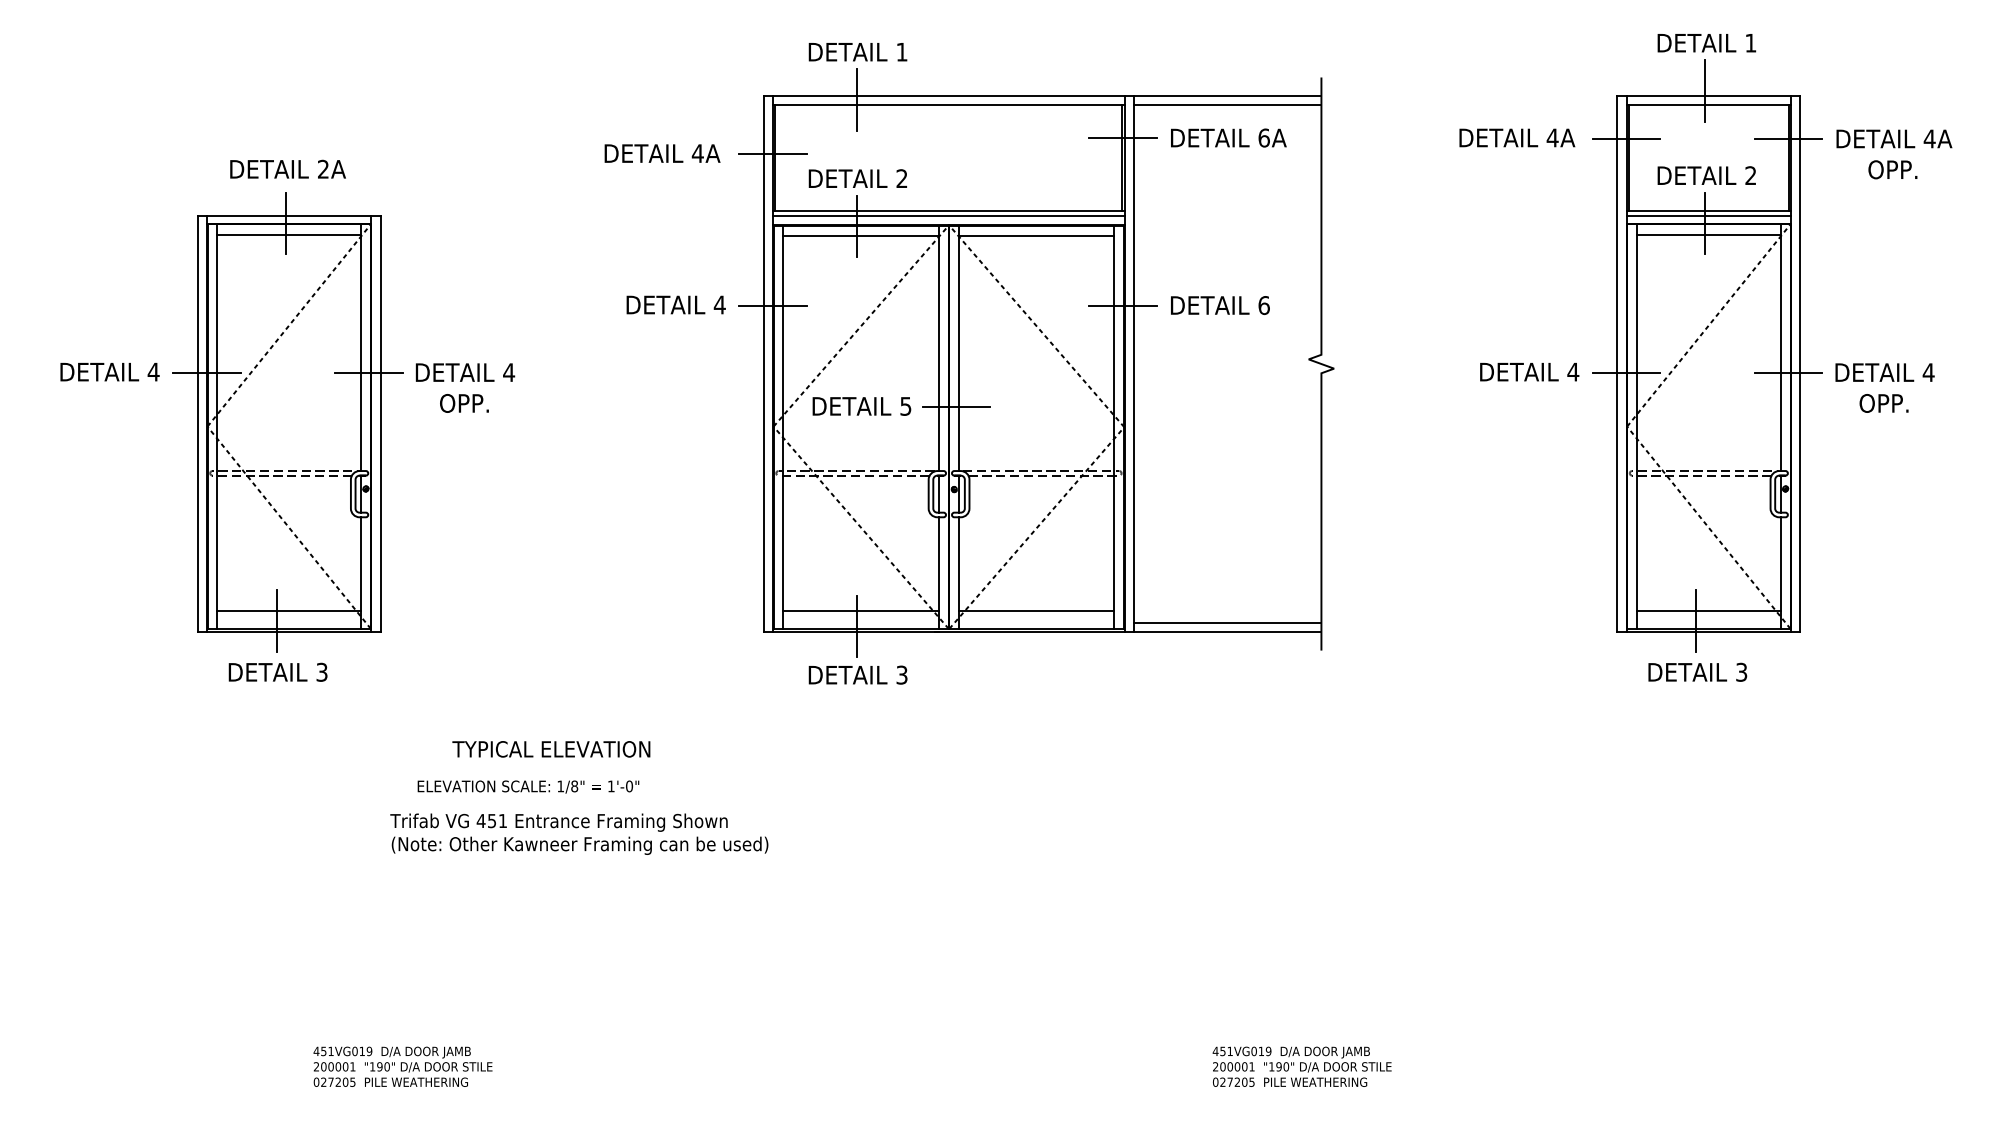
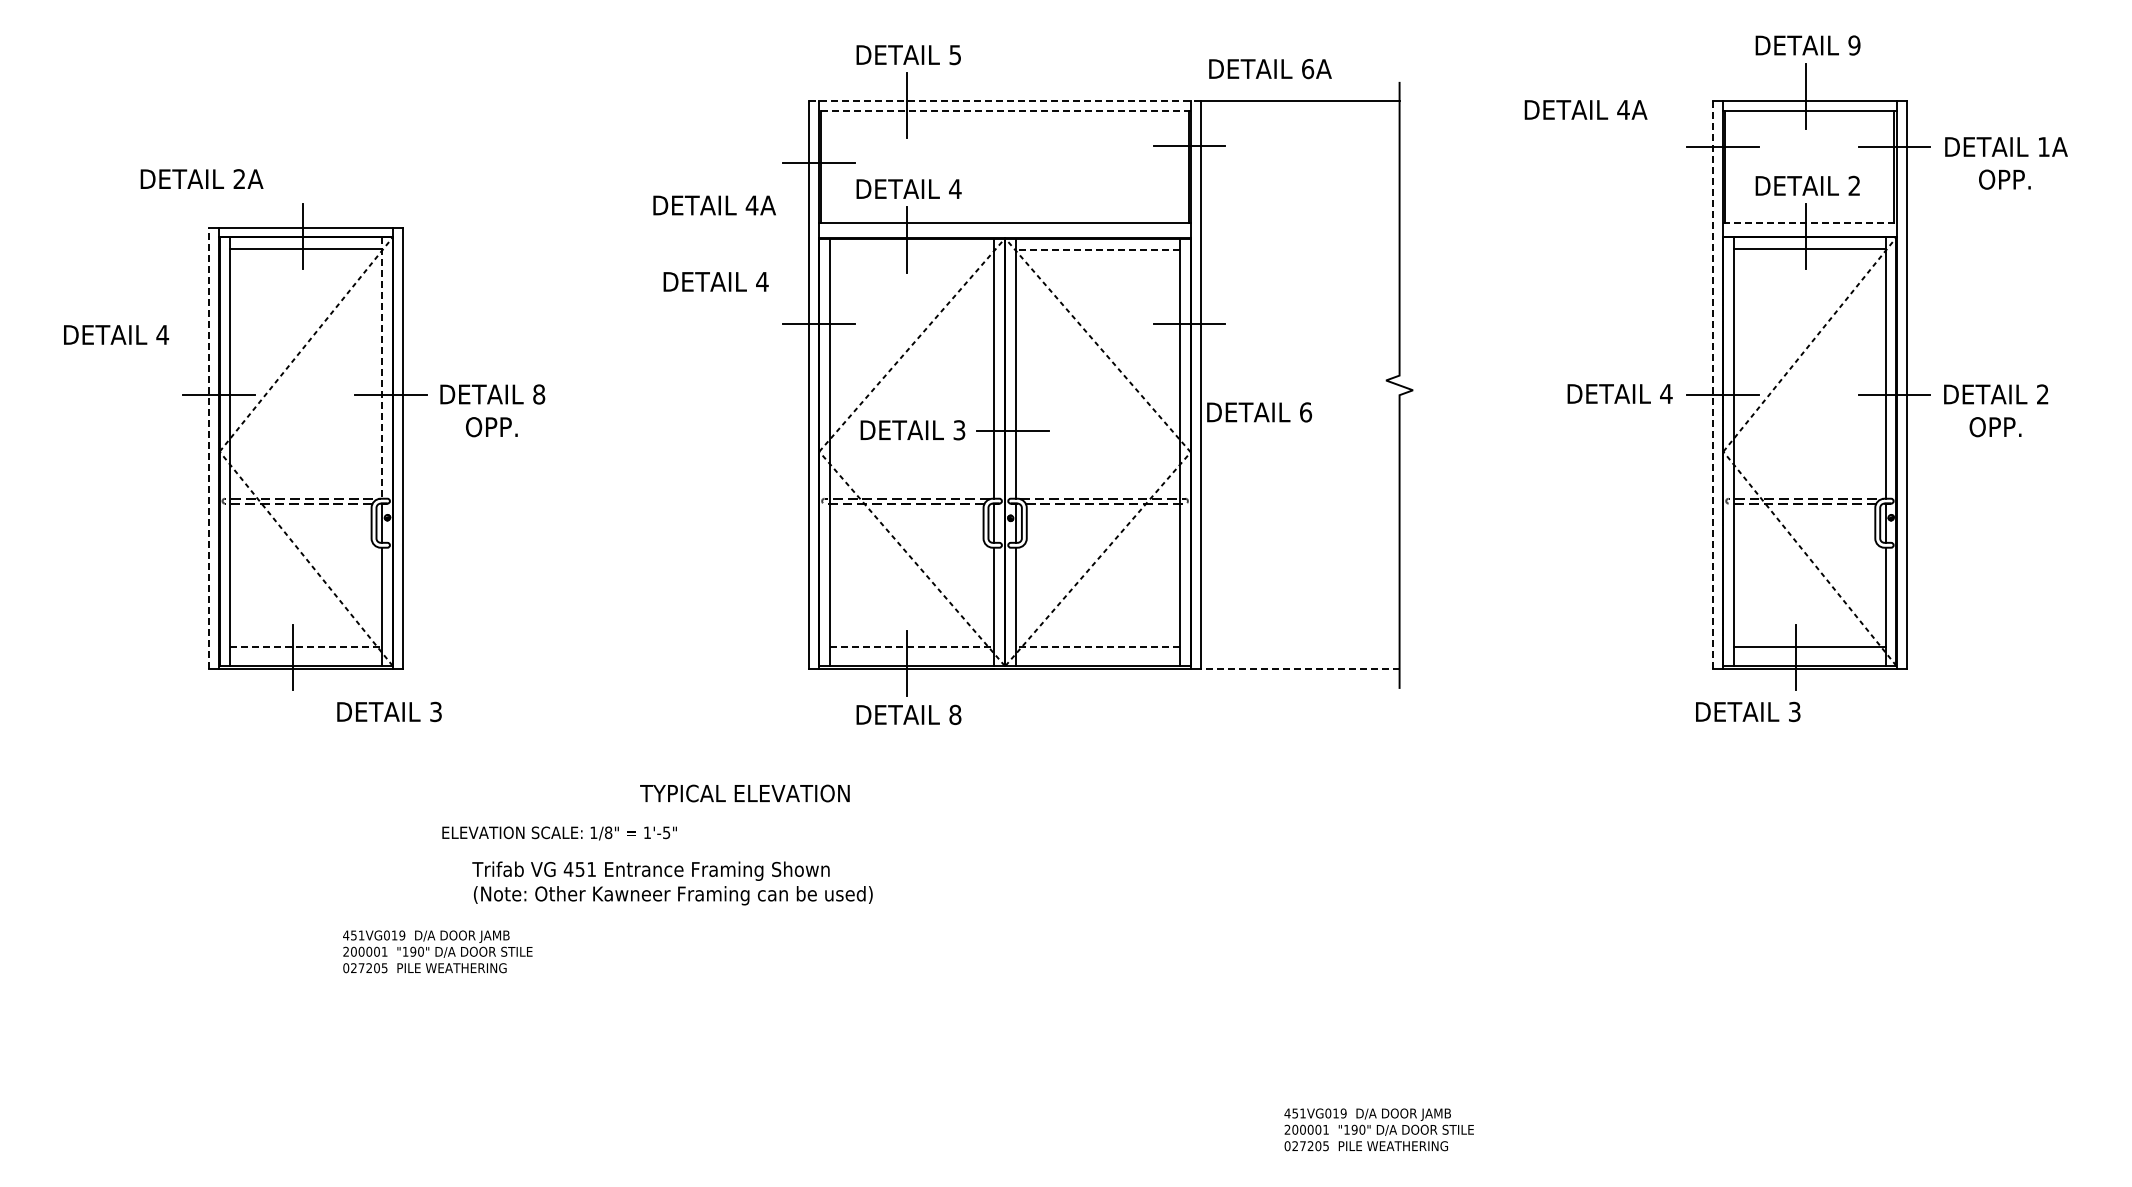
text: (1750, 43) -> (1854, 45), 1 -> 9
text: (901, 52) -> (954, 55), 1 -> 5
line: (948, 96) -> (1004, 101), solid -> dashed
line: (948, 105) -> (1004, 111), solid -> dashed
line: (1227, 105) -> (1300, 111), removed
text: (1516, 137) -> (1585, 109), moved
text: (1228, 138) -> (1270, 69), moved
text: (1929, 138) -> (2043, 146), 4A -> 1A
text: (662, 153) -> (714, 205), moved
text: (287, 168) -> (201, 178), moved
text: (902, 178) -> (955, 188), 2 -> 4
line: (1708, 210) -> (1809, 222), solid -> dashed
line: (948, 215) -> (1004, 228), removed
line: (1708, 215) -> (1809, 228), removed
line: (860, 235) -> (911, 249), removed
line: (1036, 235) -> (1097, 249), solid -> dashed
text: (675, 304) -> (715, 281), moved
text: (1220, 305) -> (1259, 412), moved
line: (361, 348) -> (382, 368), solid -> dashed
line: (1617, 364) -> (1713, 385), solid -> dashed
text: (110, 371) -> (116, 334), moved
text: (508, 372) -> (538, 394), 4 -> 8
text: (1928, 372) -> (2042, 394), 4 -> 2
text: (905, 405) -> (959, 429), 5 -> 3
line: (197, 423) -> (209, 448), solid -> dashed
line: (289, 610) -> (306, 646), solid -> dashed
line: (861, 610) -> (912, 646), solid -> dashed
line: (1036, 610) -> (1097, 646), solid -> dashed
line: (1227, 622) -> (1300, 659), removed
line: (1226, 632) -> (1299, 669), solid -> dashed
text: (278, 671) -> (389, 711), moved
text: (1698, 671) -> (1748, 711), moved
text: (902, 674) -> (955, 714), 3 -> 8
text: (550, 749) -> (744, 793), moved
text: (629, 786) -> (666, 832), 1'-0" -> 1'-5"
text: (579, 834) -> (672, 883), moved
text: (402, 1066) -> (437, 951), moved

